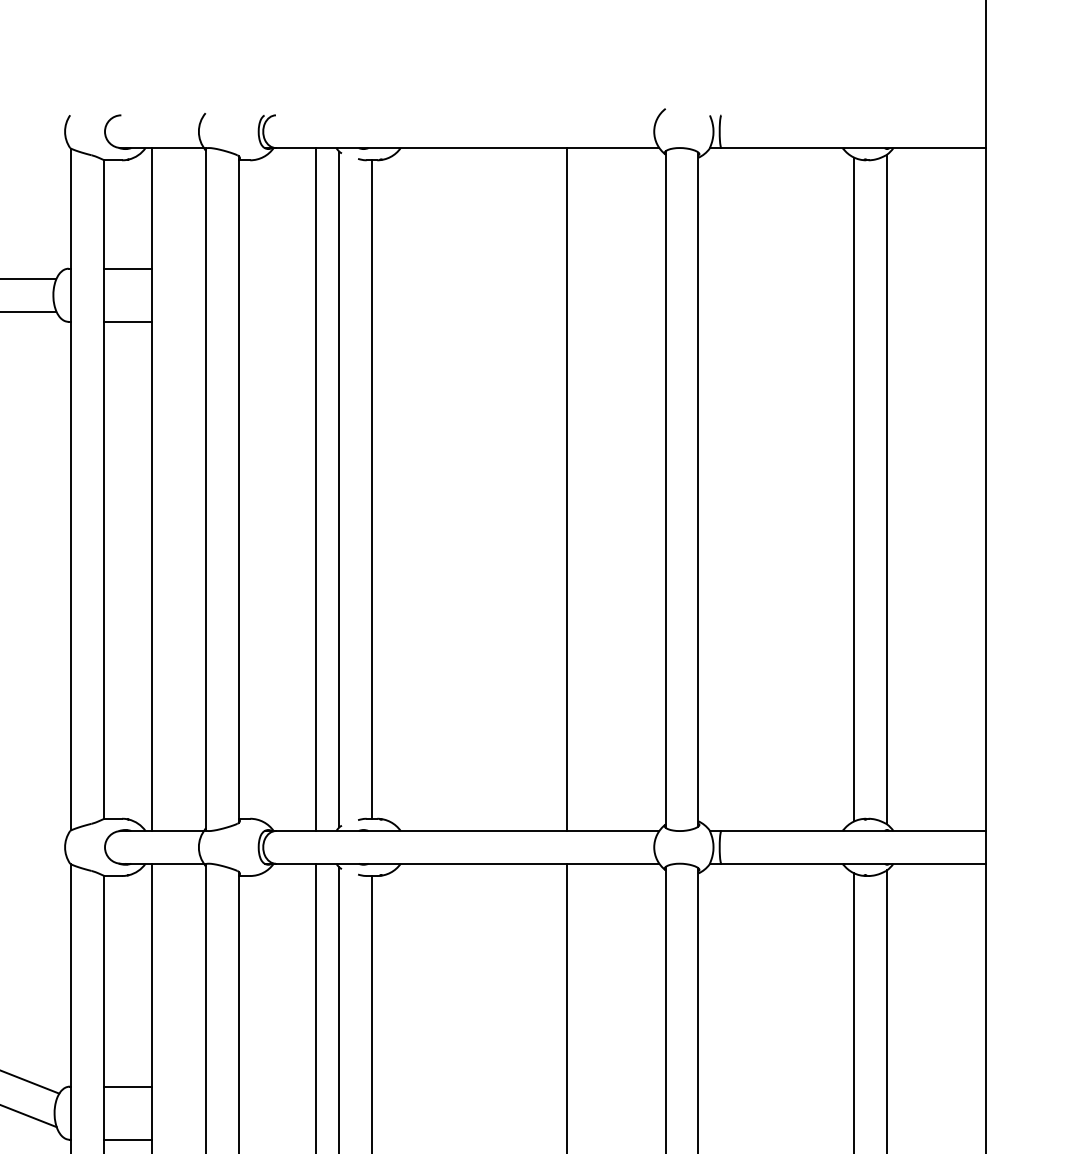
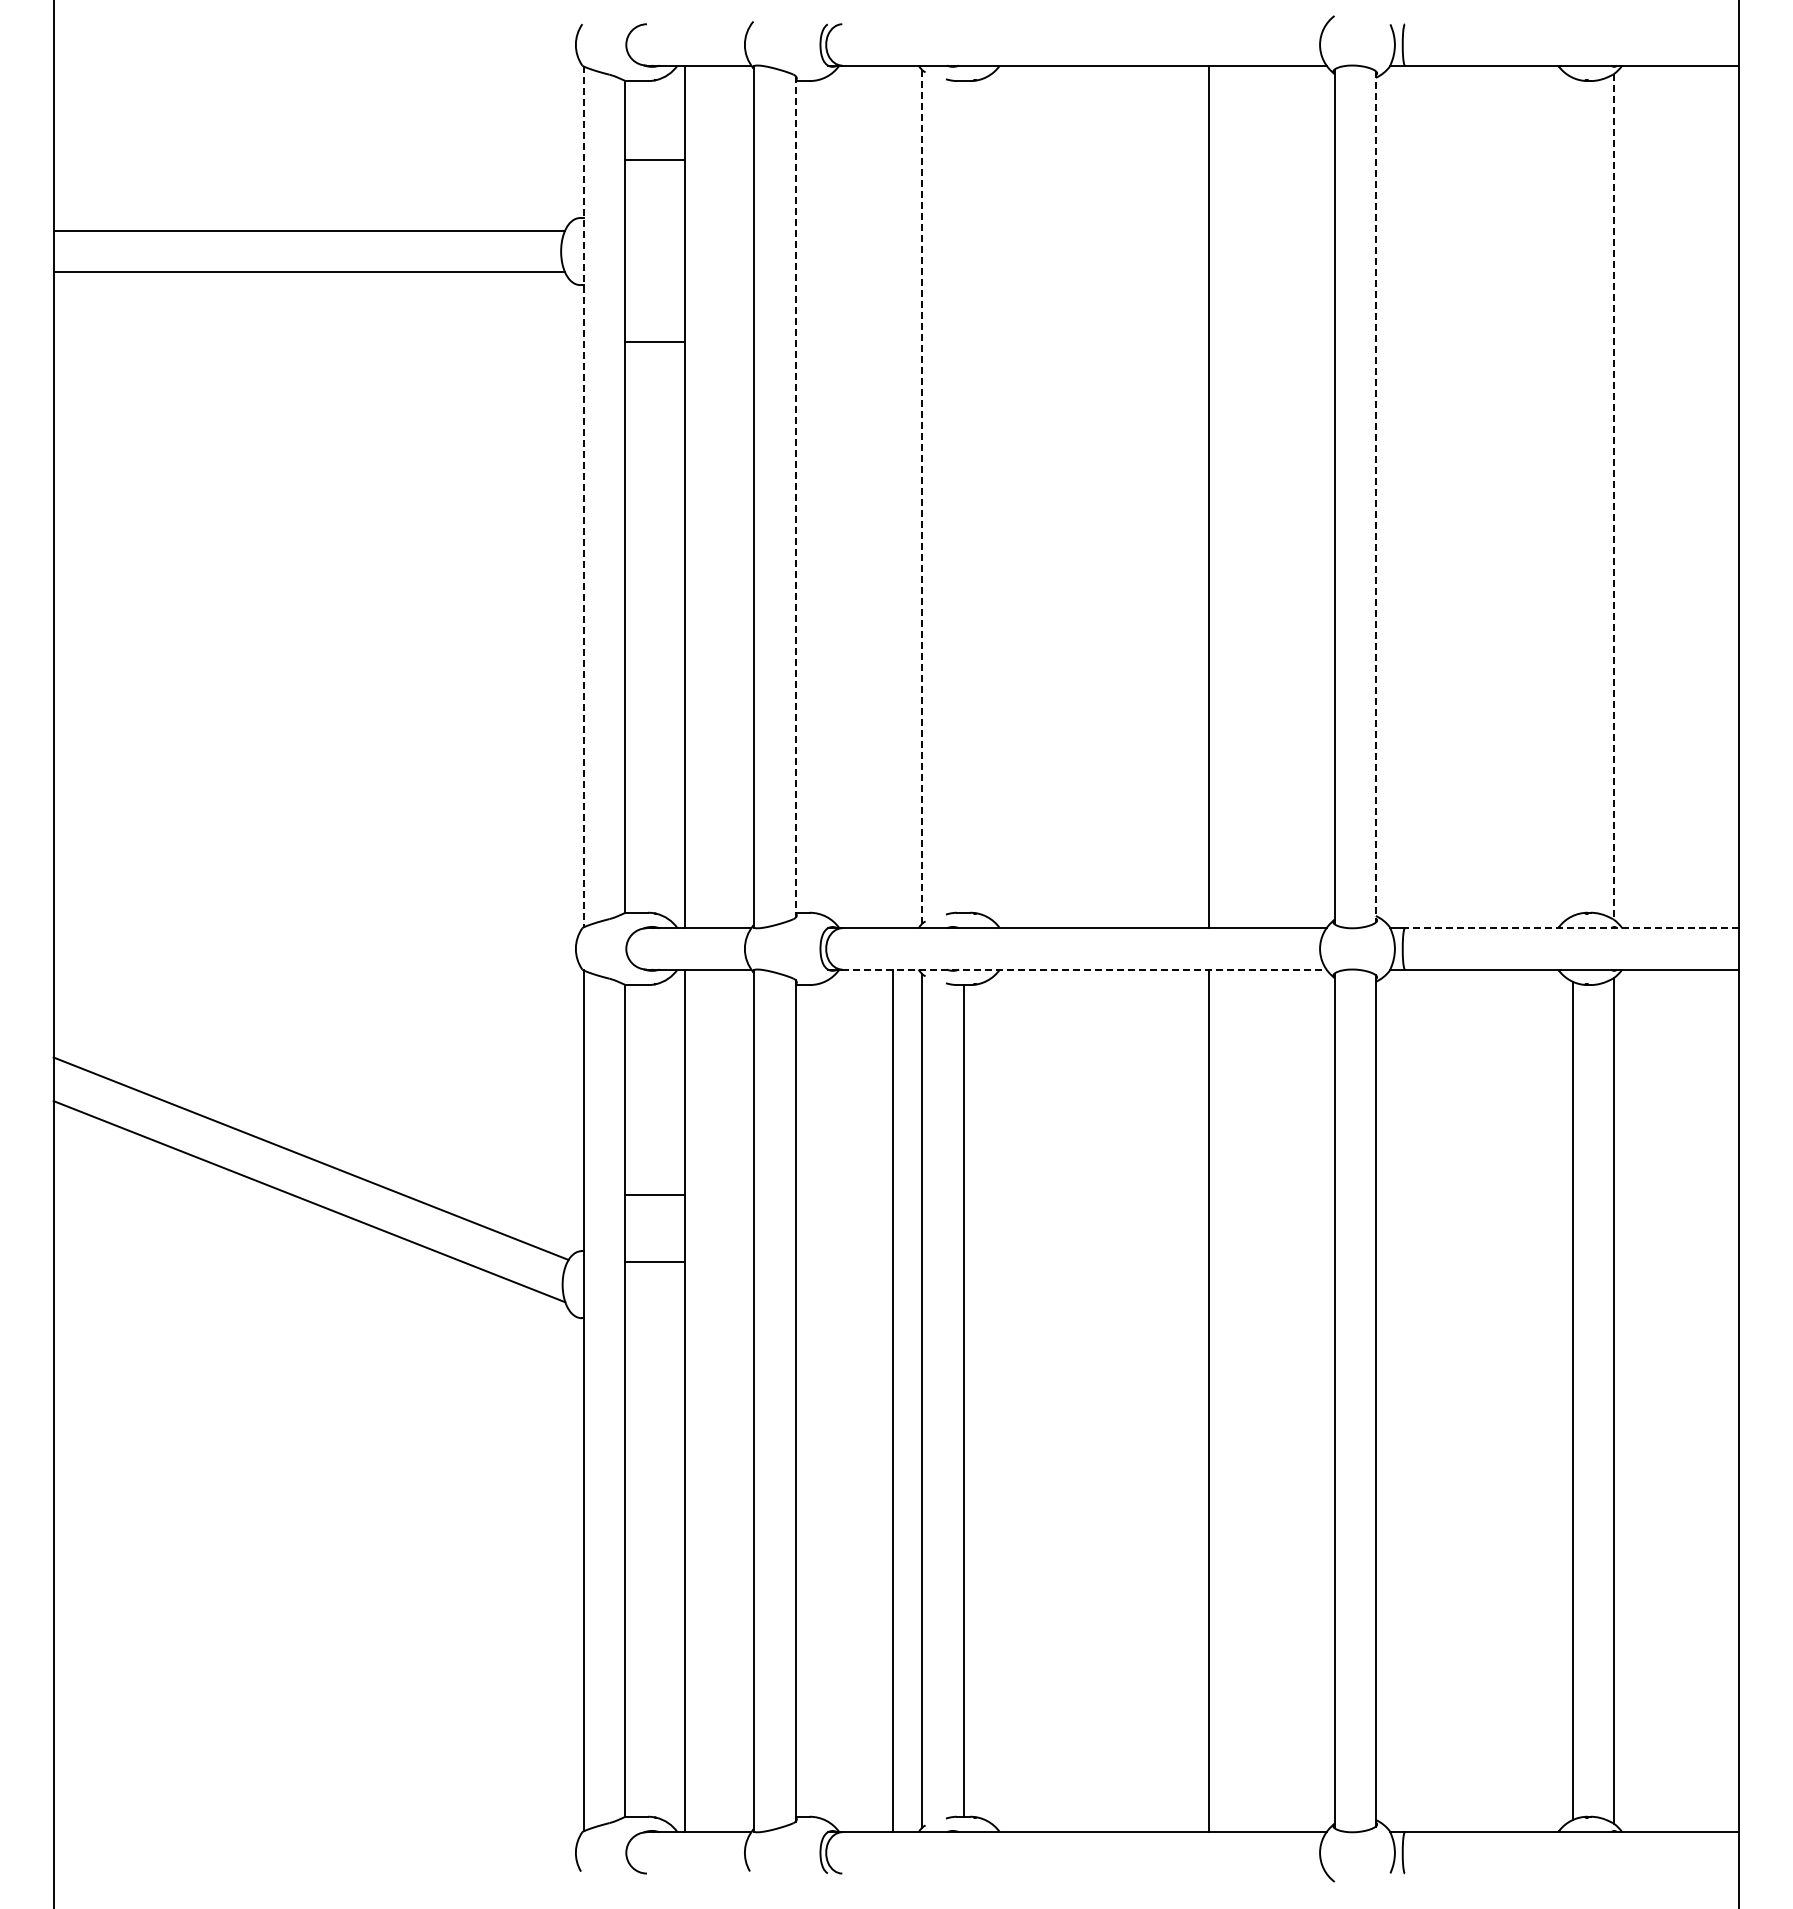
line: (128, 268) -> (655, 159), moved
line: (128, 322) -> (655, 342), moved
line: (238, 489) -> (795, 496), solid -> dashed
line: (316, 489) -> (893, 496), removed
line: (339, 489) -> (922, 496), solid -> dashed
line: (371, 489) -> (963, 496), removed
line: (698, 489) -> (1375, 496), solid -> dashed
line: (854, 489) -> (1572, 496), removed
line: (71, 490) -> (583, 497), solid -> dashed
line: (887, 490) -> (1614, 497), solid -> dashed
line: (853, 831) -> (1571, 928), solid -> dashed
line: (467, 863) -> (1084, 969), solid -> dashed
line: (128, 1086) -> (655, 1195), moved
line: (128, 1139) -> (655, 1262), moved

